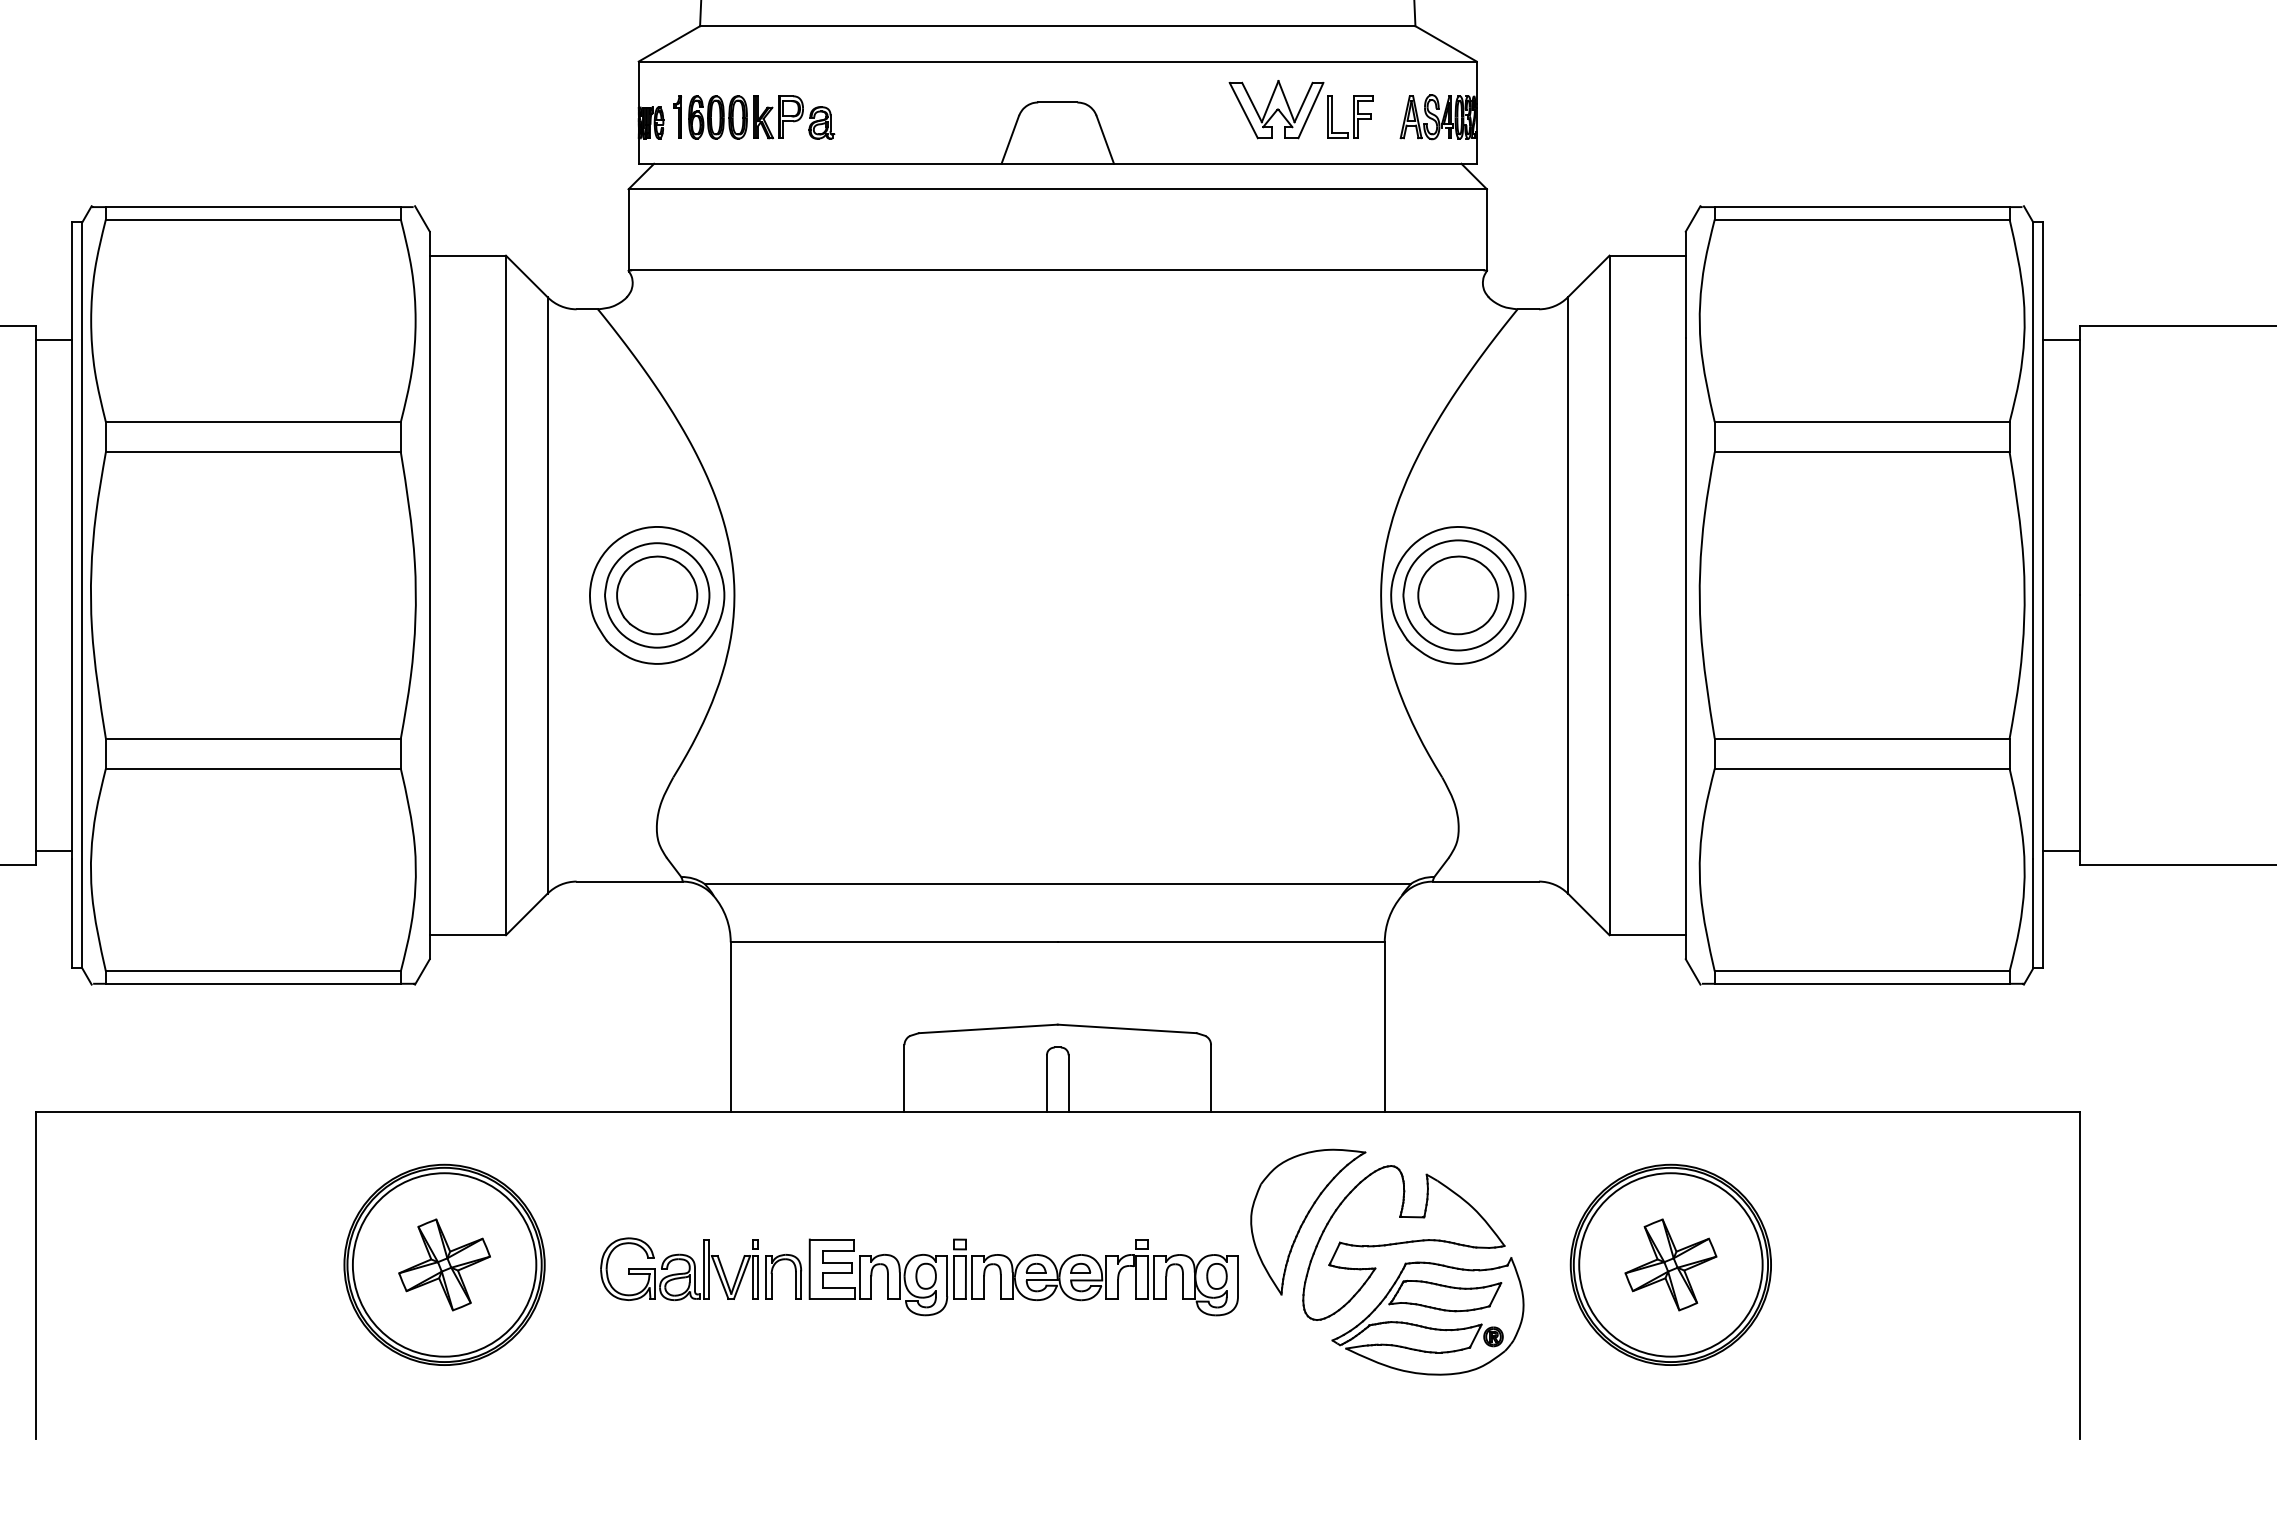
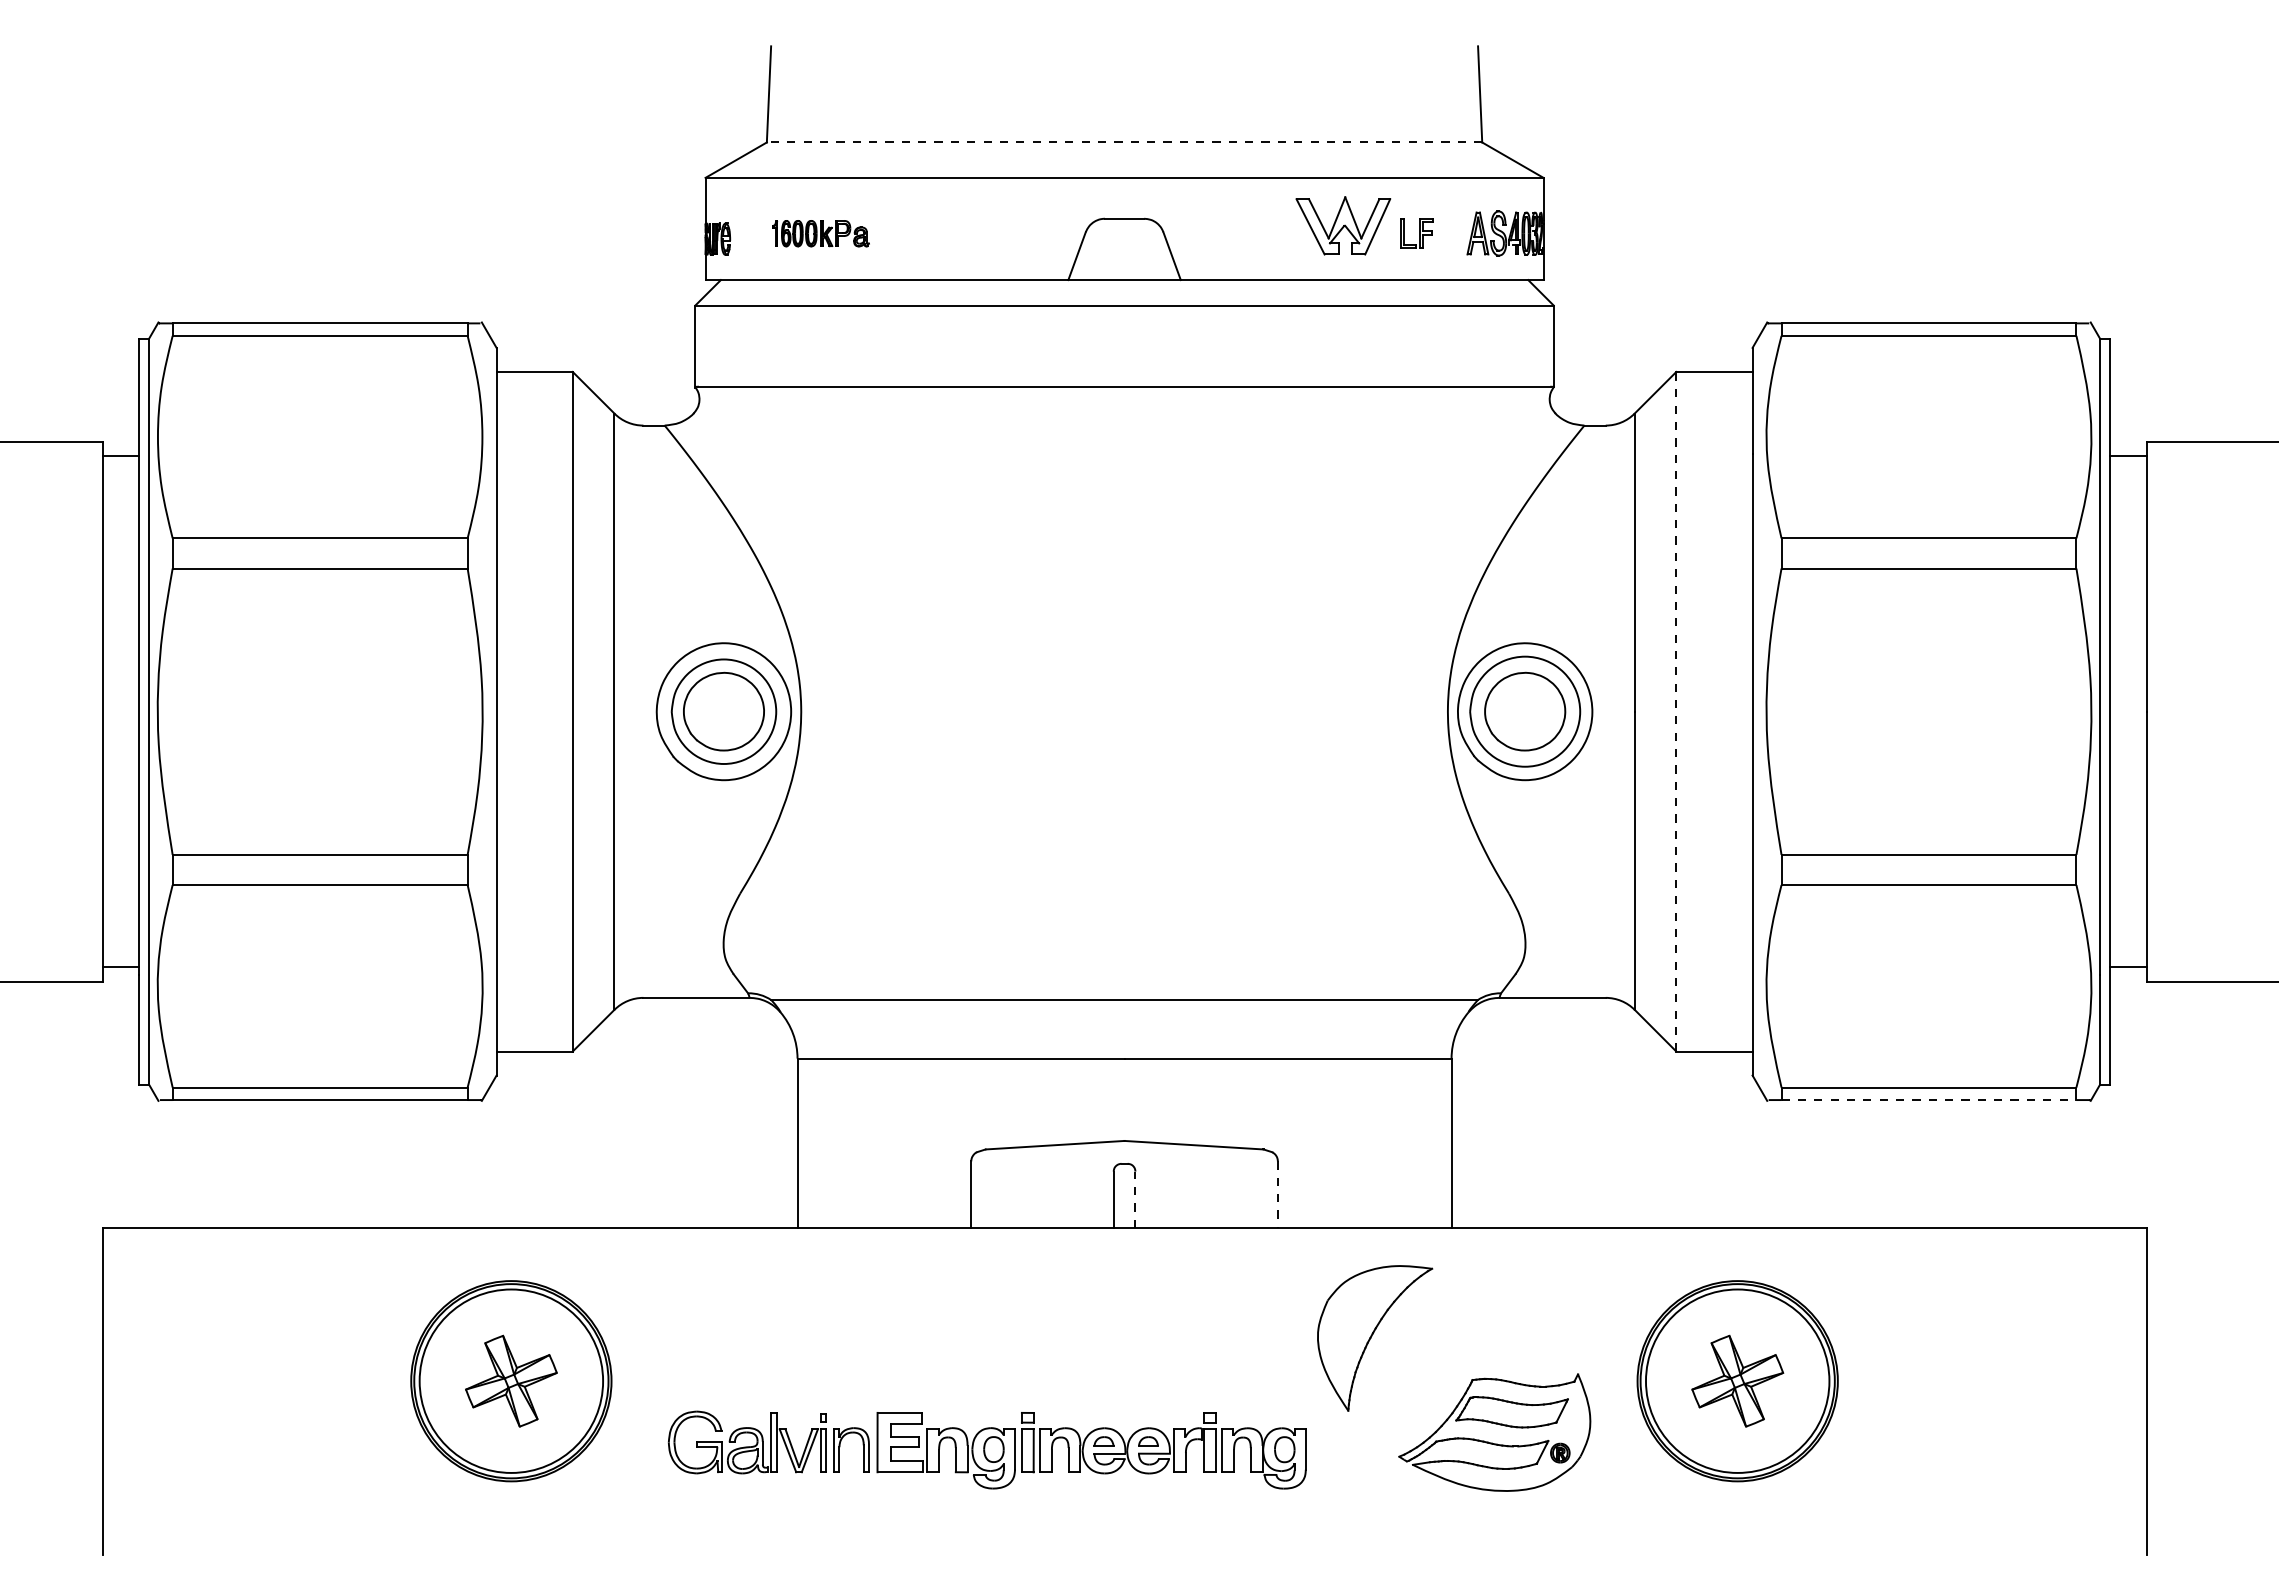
line: (1057, 26) -> (1124, 142), solid -> dashed
part: (753, 117) -> (820, 233), size x0.6
part: (1350, 117) -> (1417, 233), size x0.7
line: (1609, 595) -> (1676, 711), solid -> dashed
line: (1862, 984) -> (1929, 1100), solid -> dashed
line: (1210, 1079) -> (1277, 1195), solid -> dashed
line: (1068, 1083) -> (1135, 1199), solid -> dashed
part: (1403, 1243) -> (1470, 1359), removed
part: (918, 1276) -> (986, 1449), moved

